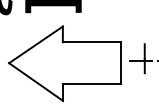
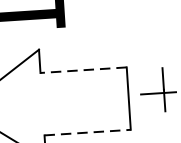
line: (91, 42) -> (83, 70), solid -> dashed
line: (91, 84) -> (87, 133), solid -> dashed

